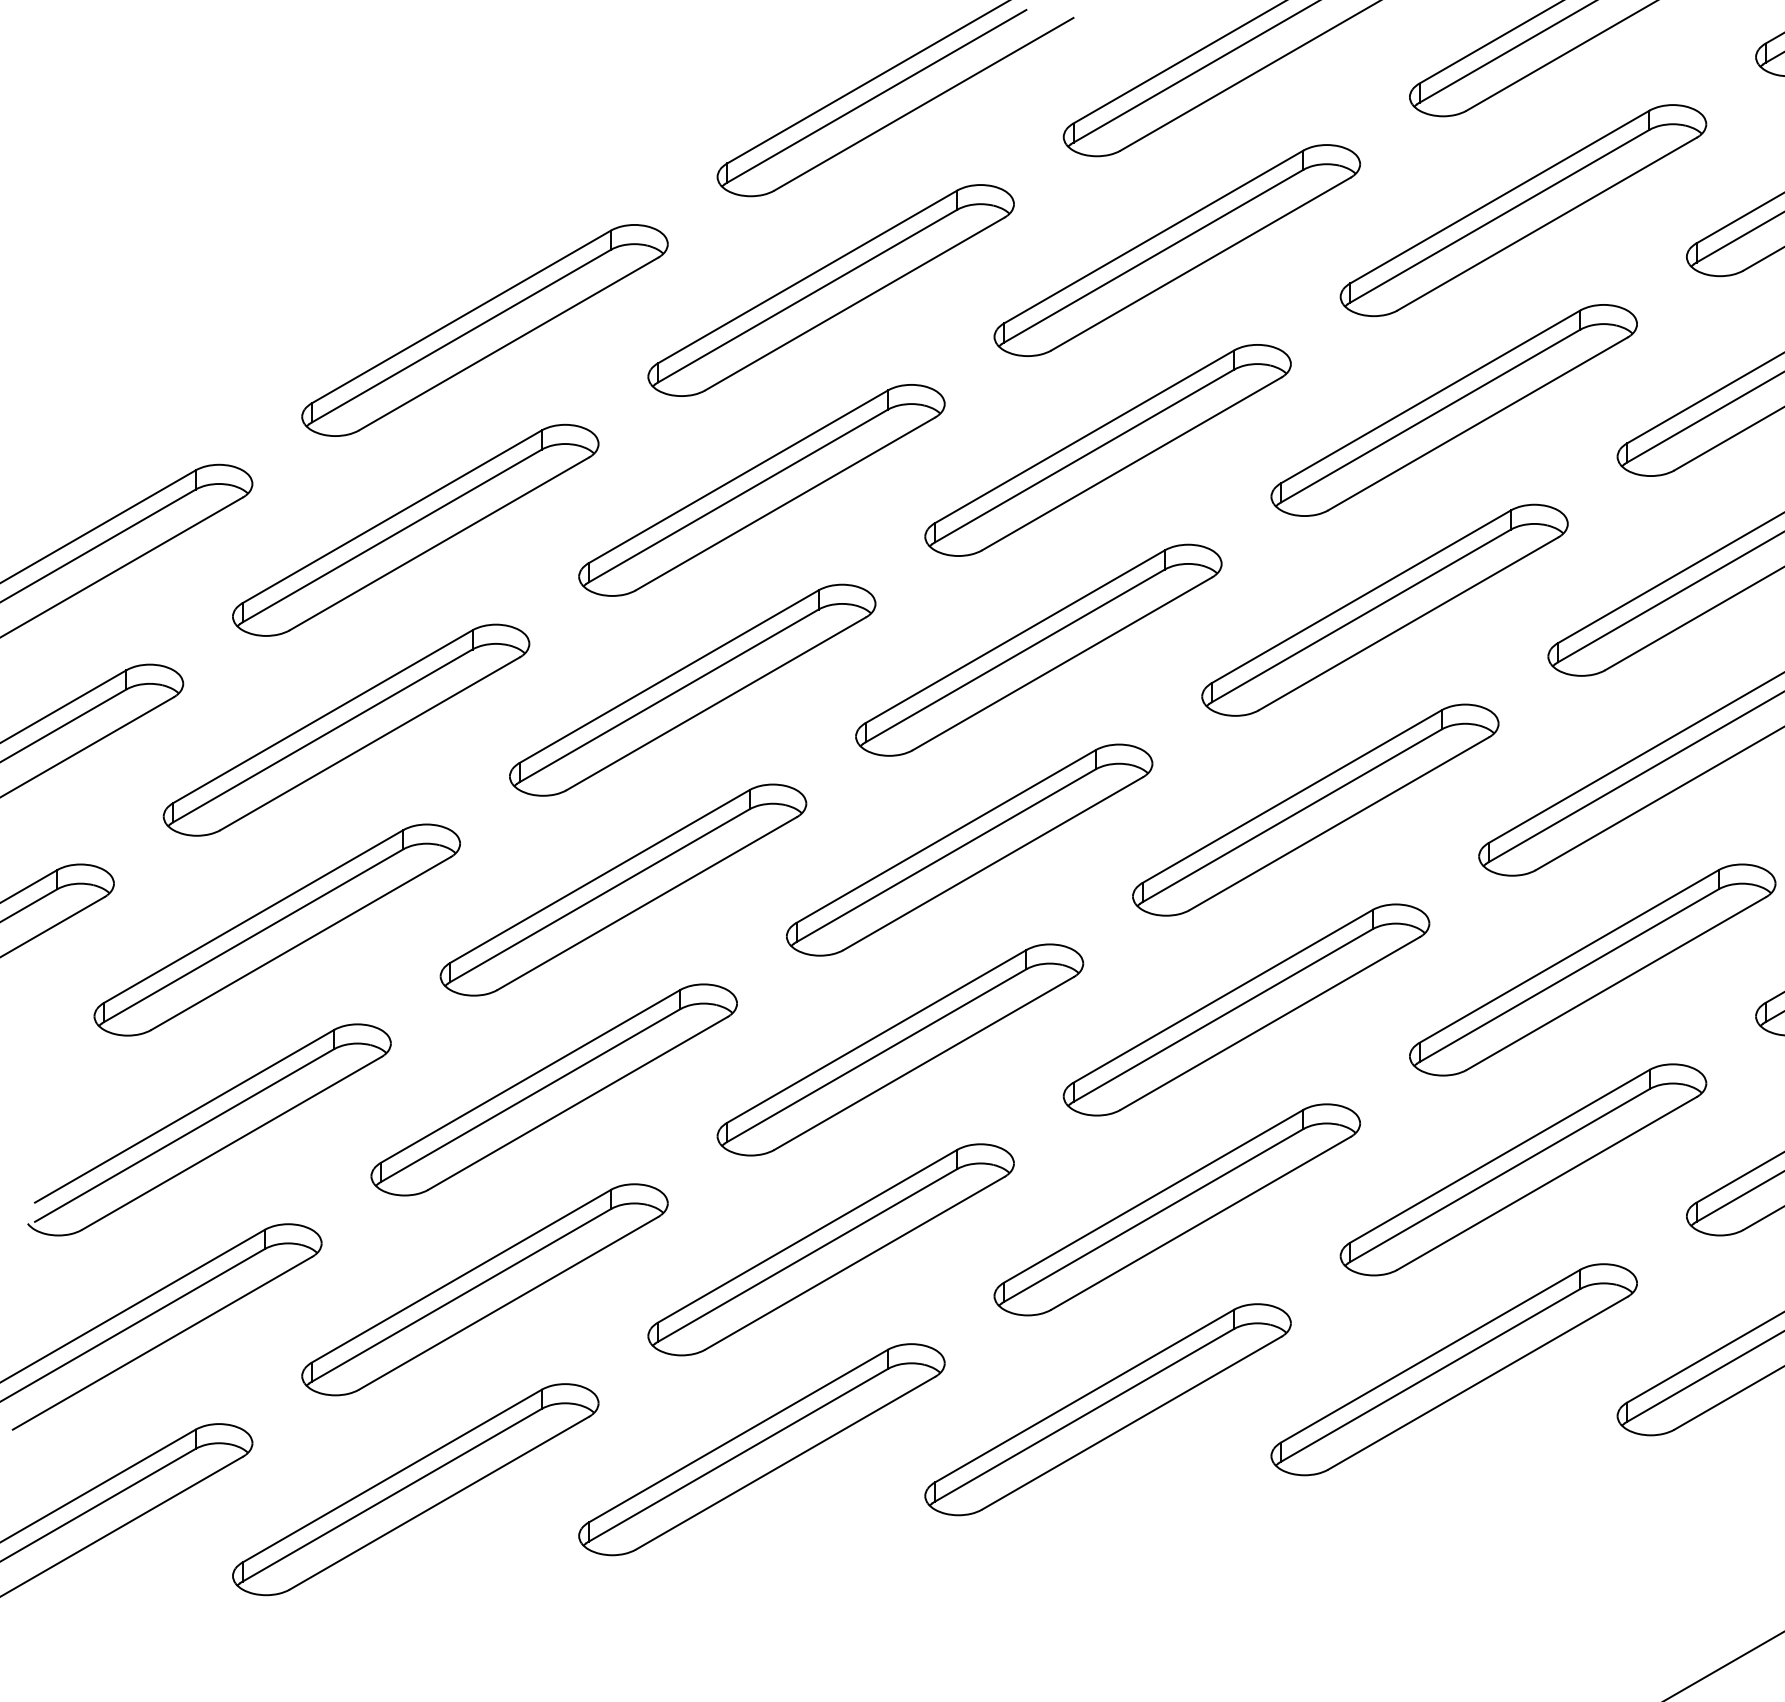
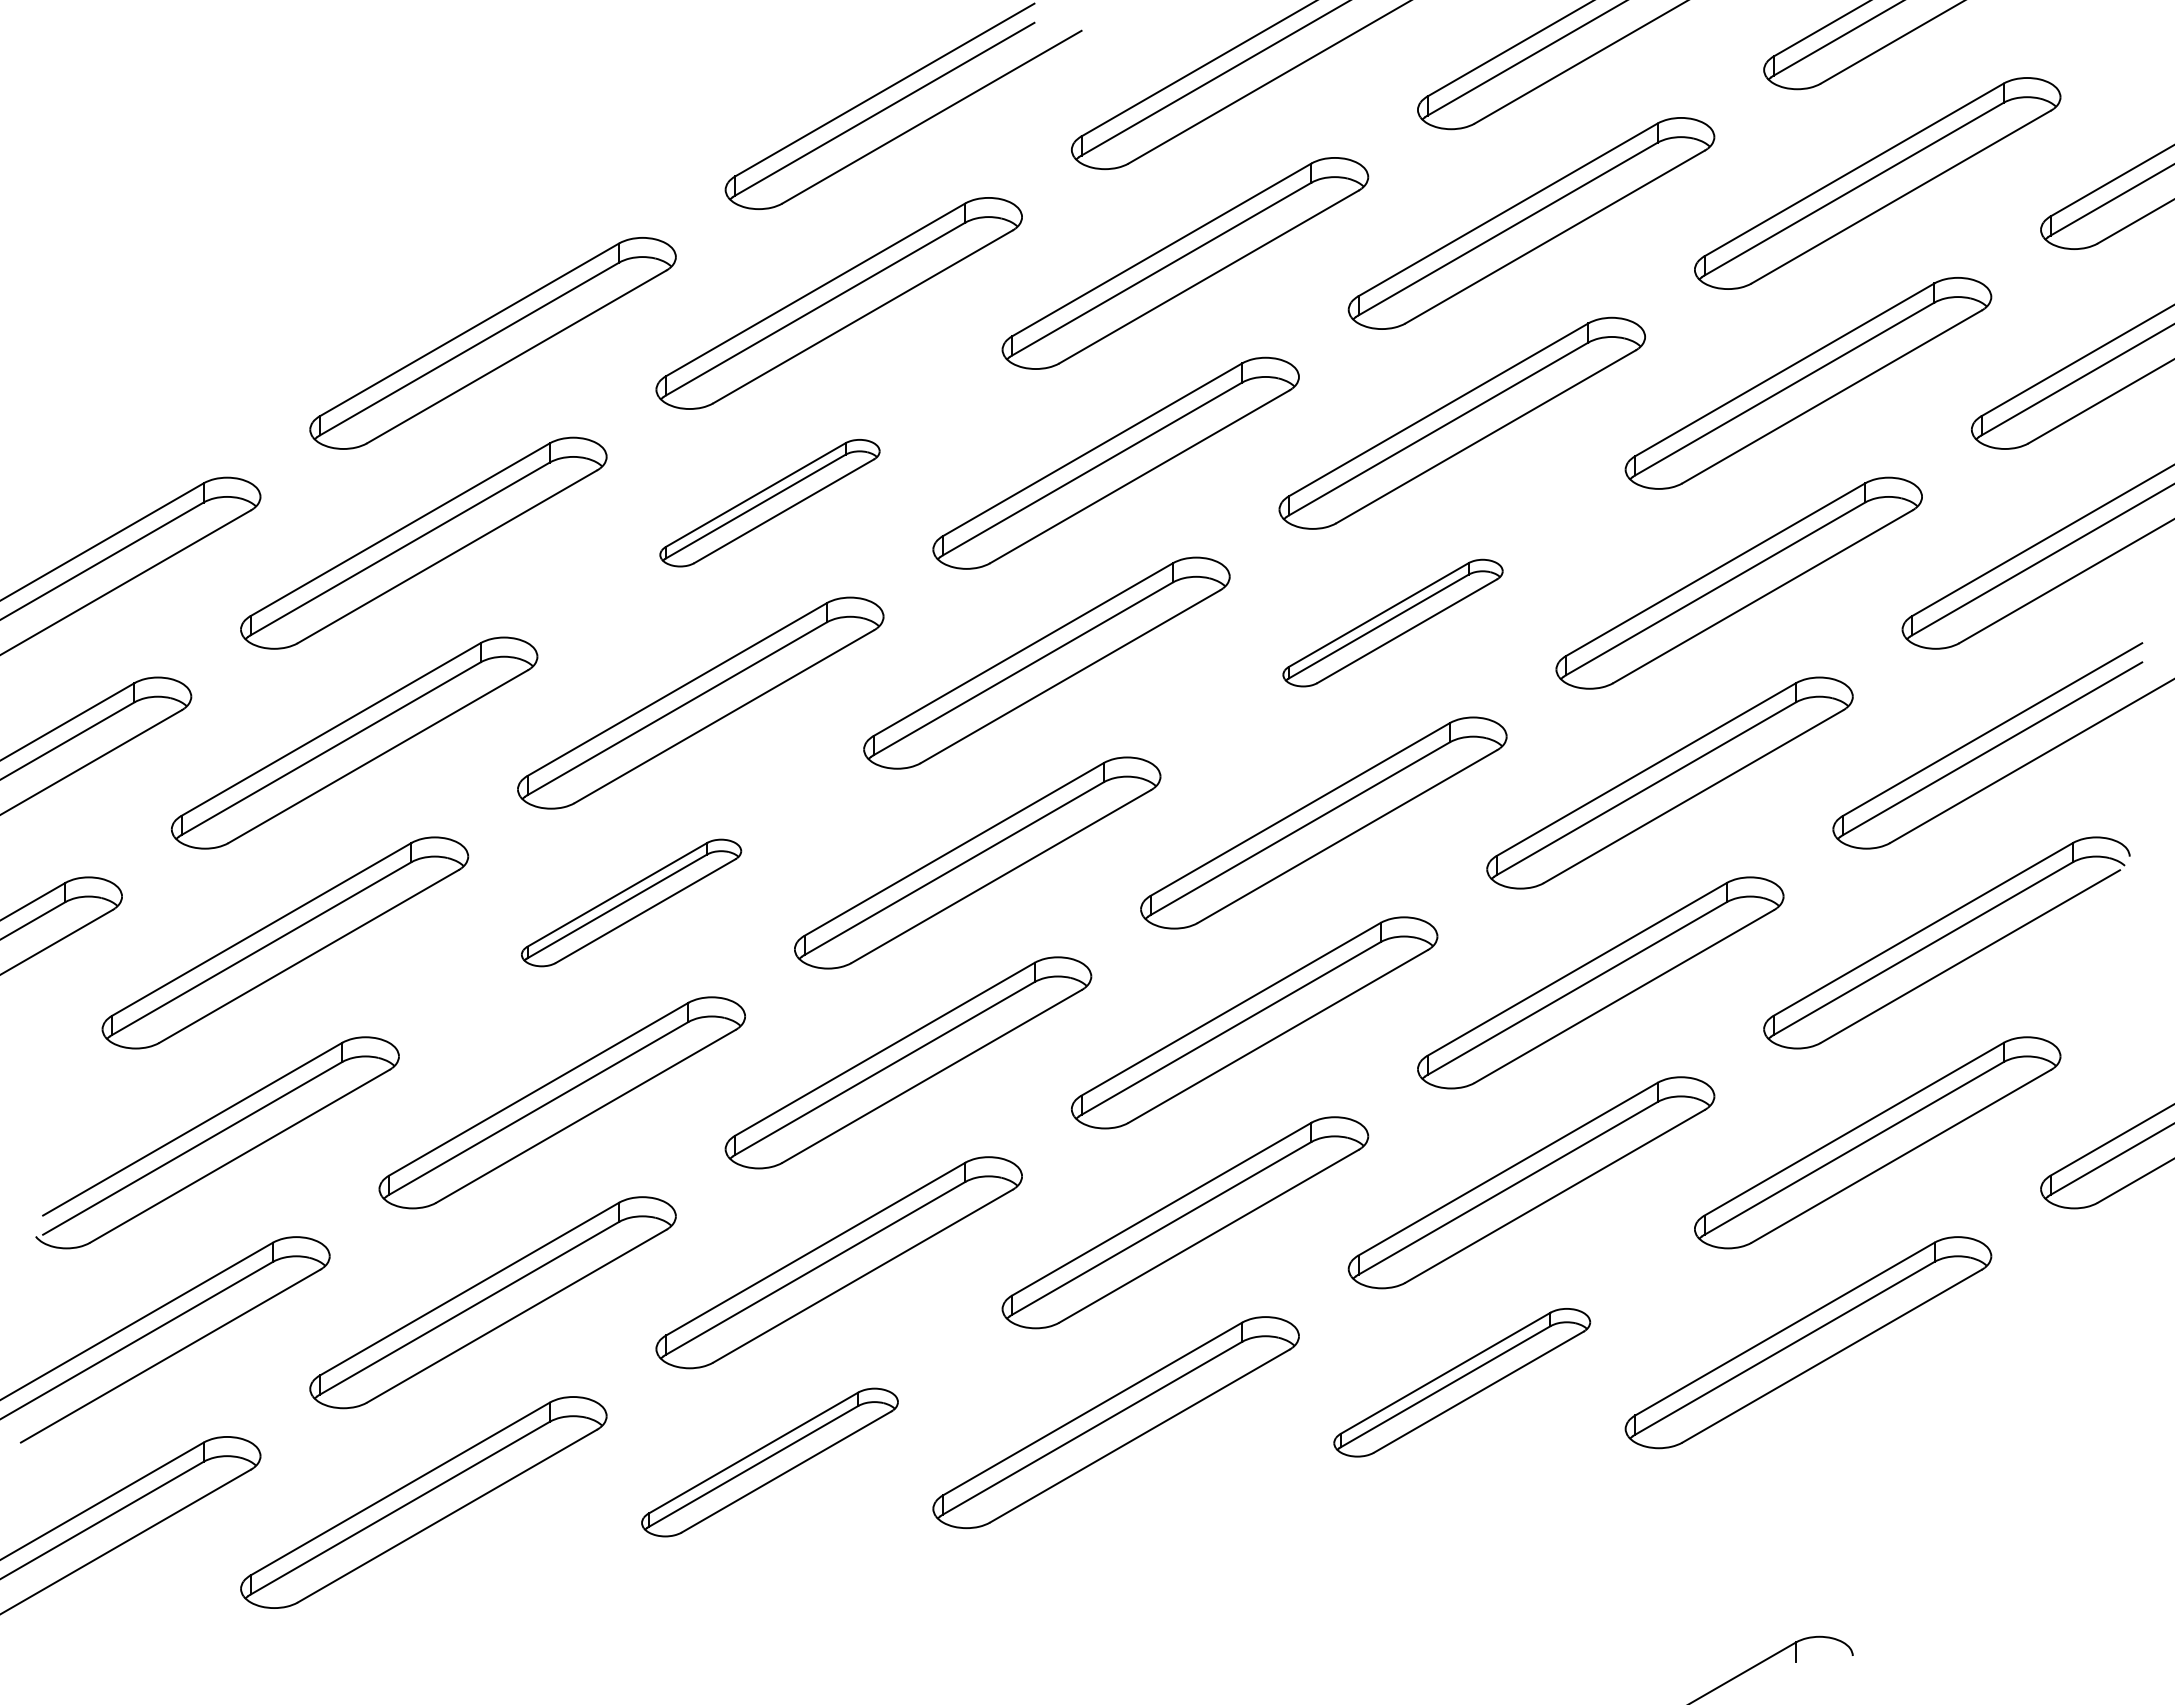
part: (761, 489) -> (769, 502), size x0.6
part: (1384, 609) -> (1392, 622), size x0.6
part: (623, 889) -> (631, 902), size x0.6
part: (1453, 1369) -> (1461, 1382), size x0.7
part: (761, 1449) -> (769, 1462), size x0.7

